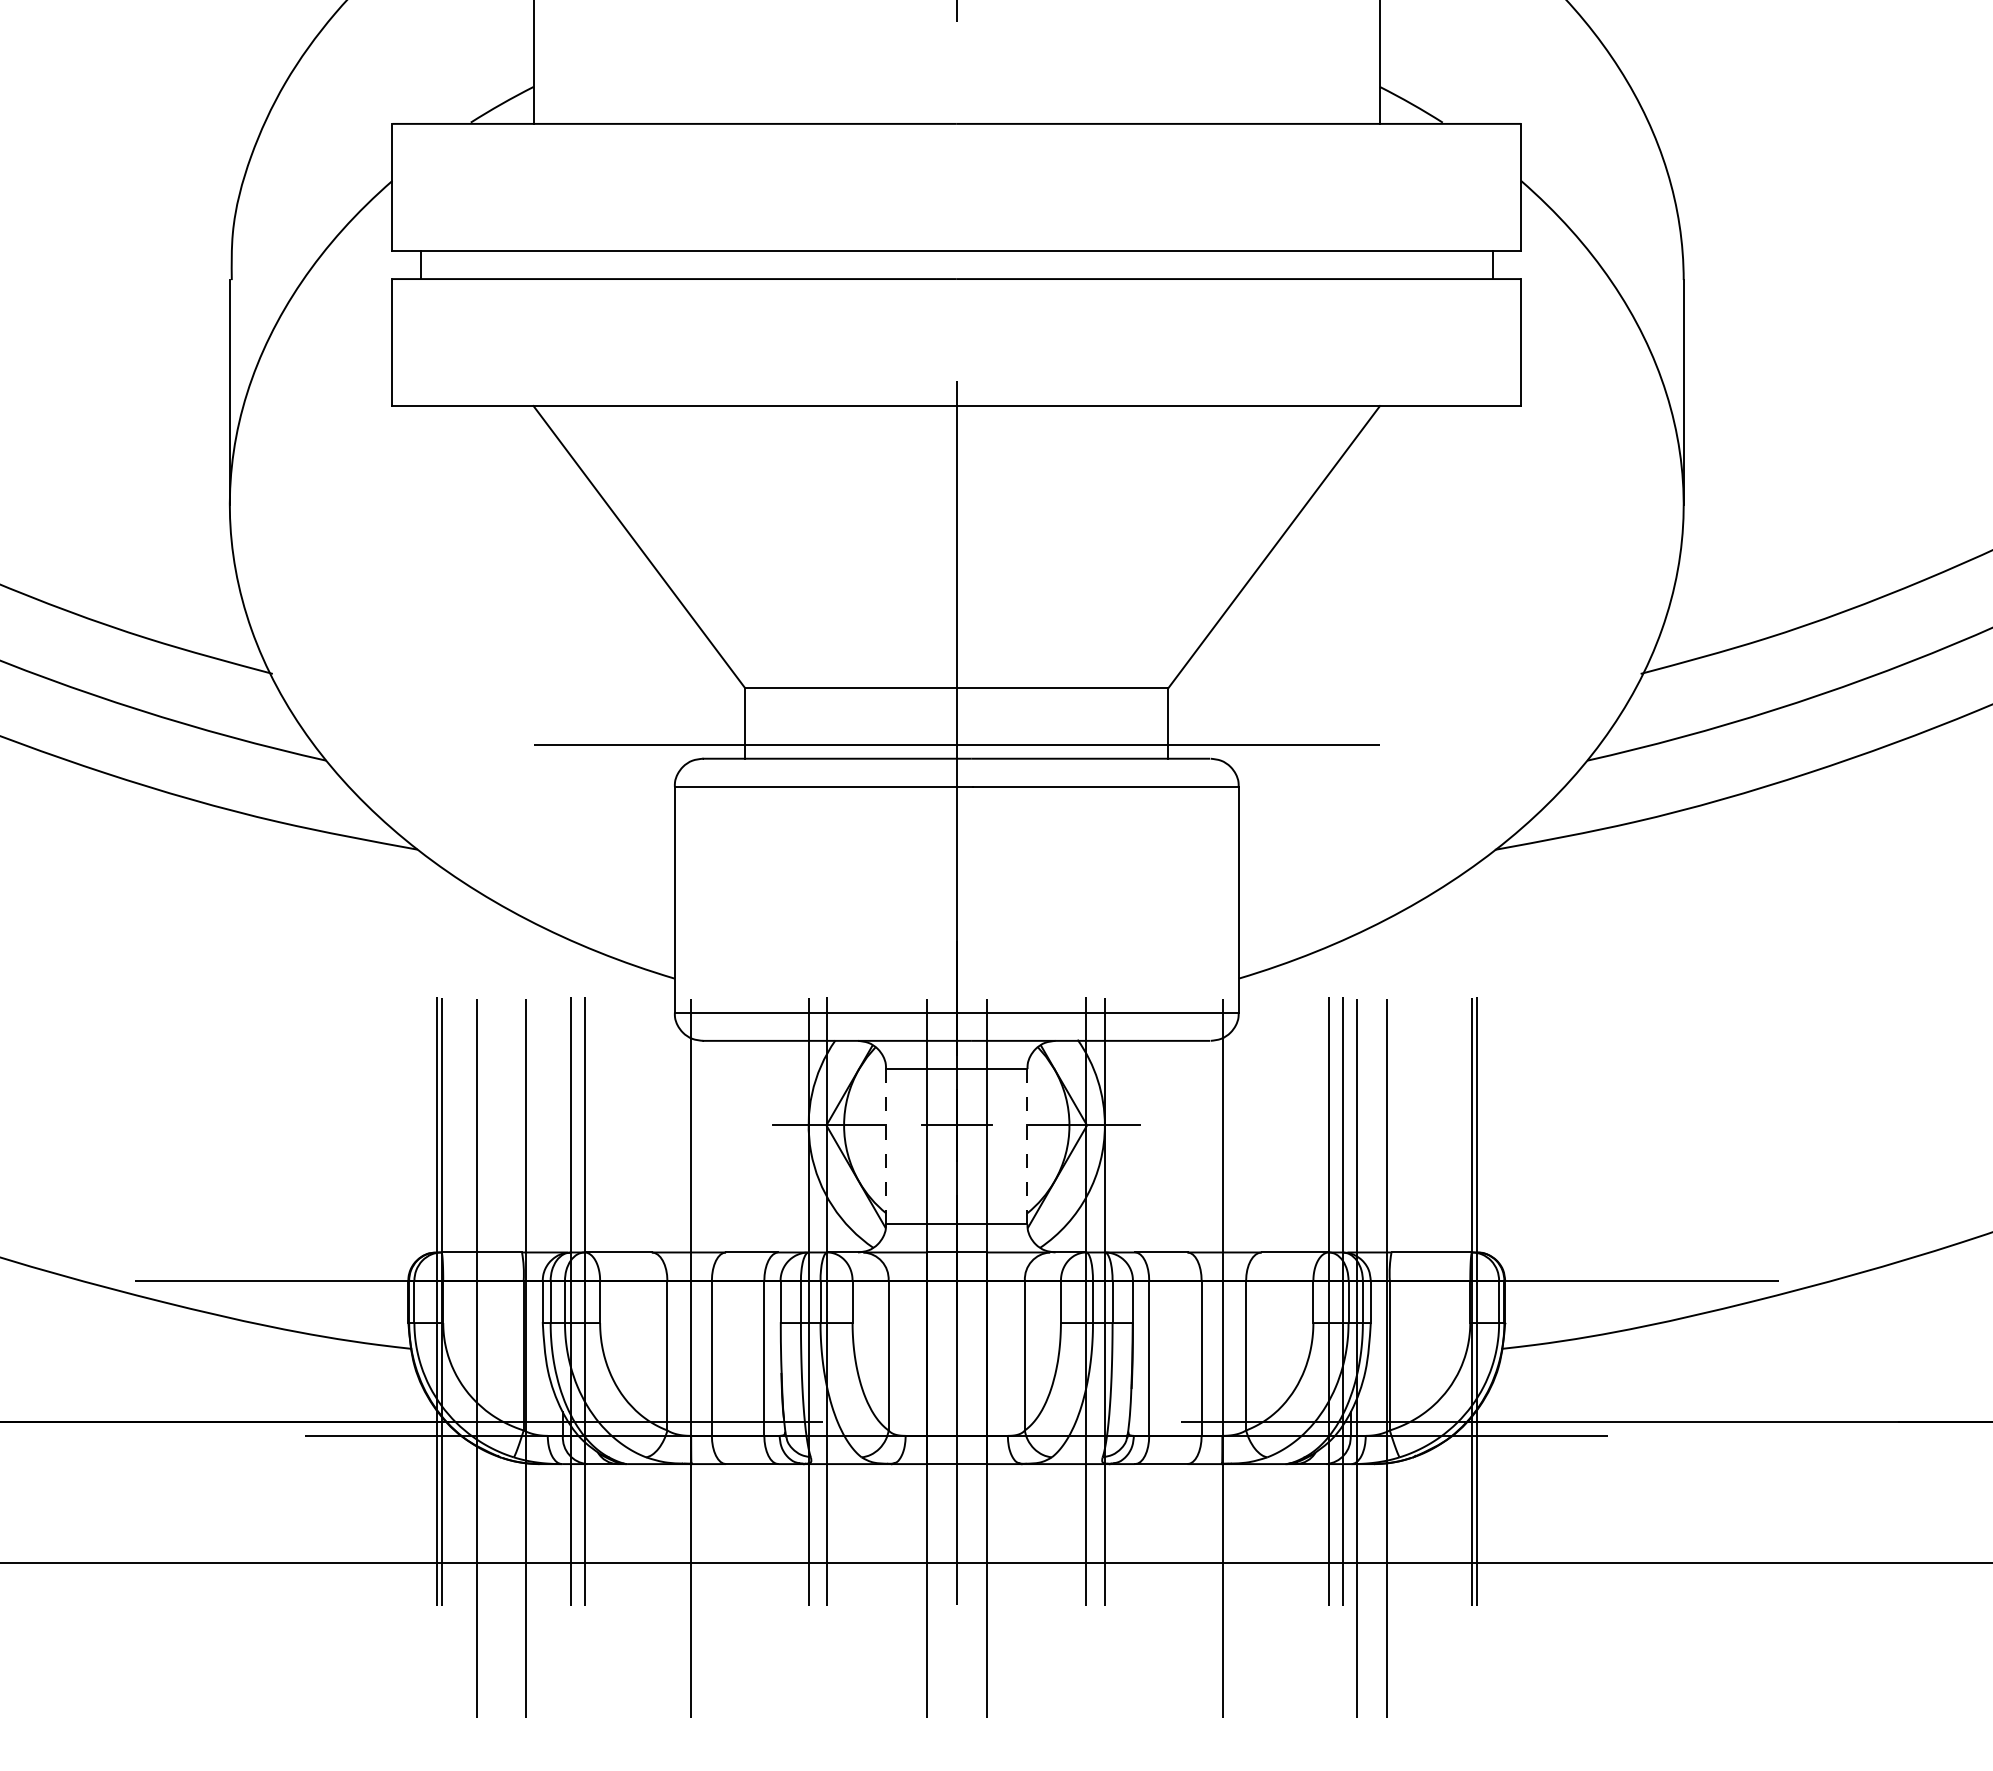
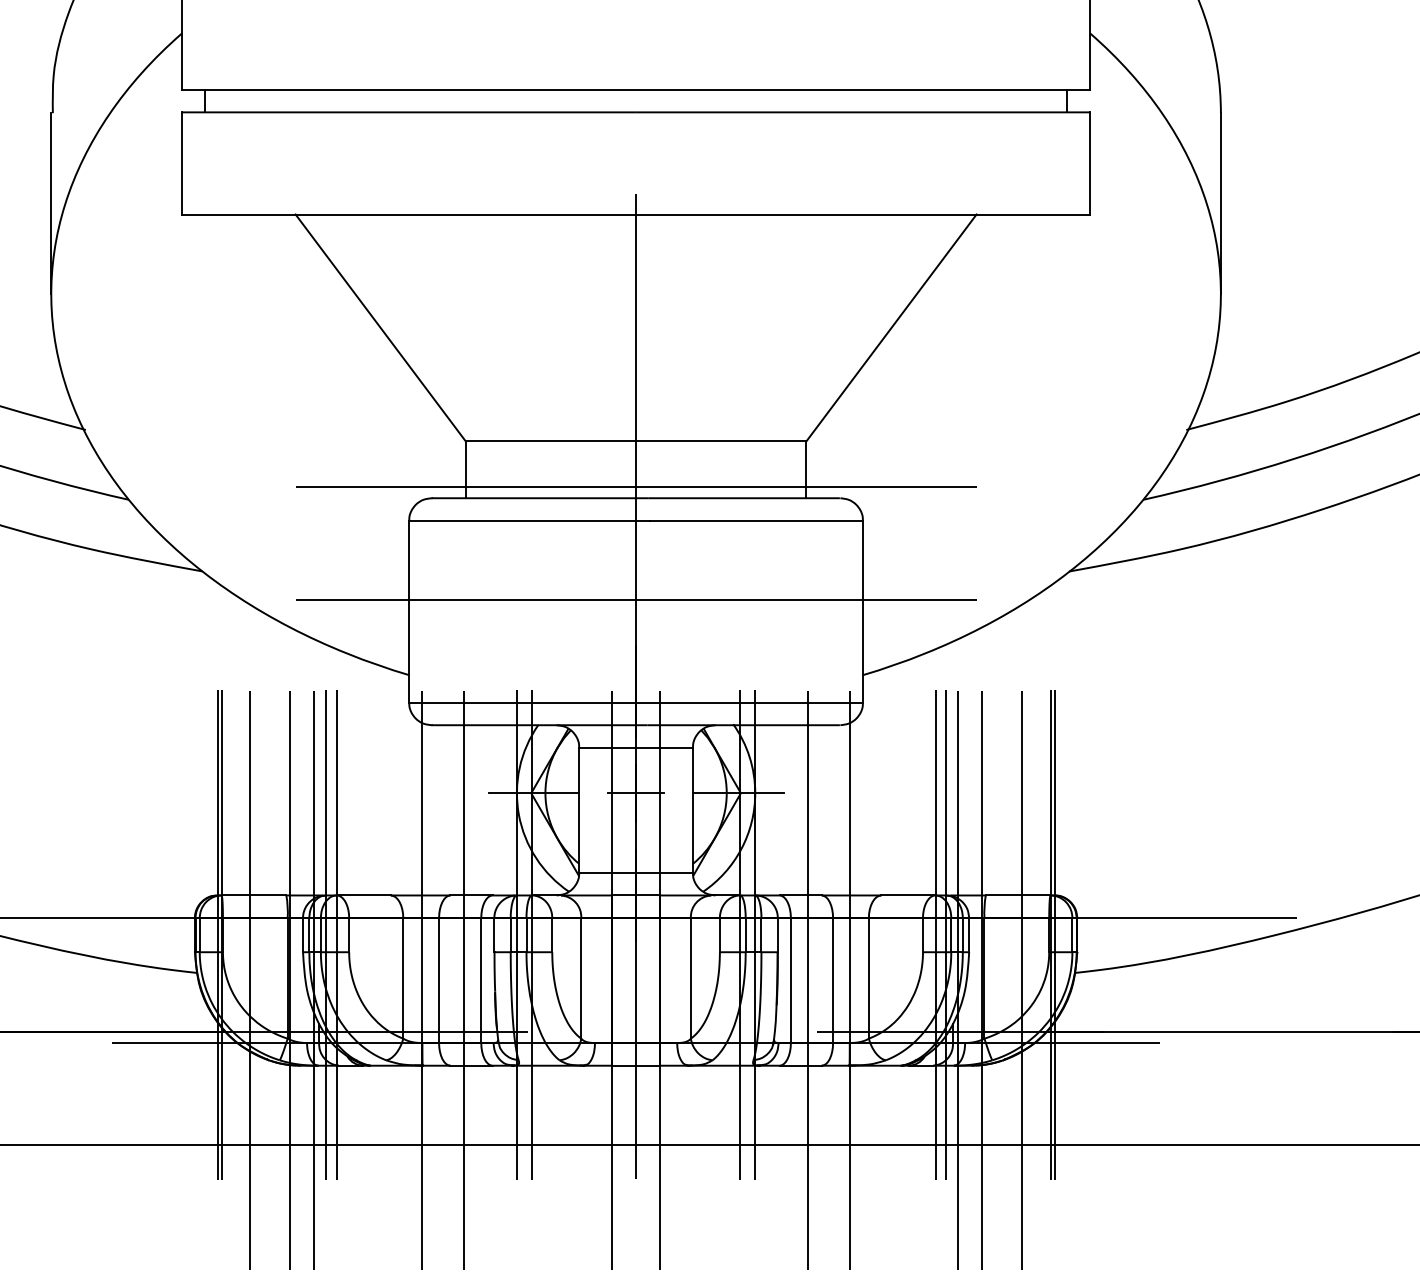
line: (956, 885) -> (635, 600), added
line: (886, 1146) -> (579, 810), dashed -> solid
line: (1027, 1146) -> (692, 810), dashed -> solid
line: (556, 1358) -> (314, 980), added
line: (743, 1358) -> (464, 980), added
line: (1170, 1358) -> (808, 980), added
line: (1436, 1358) -> (1022, 980), added

